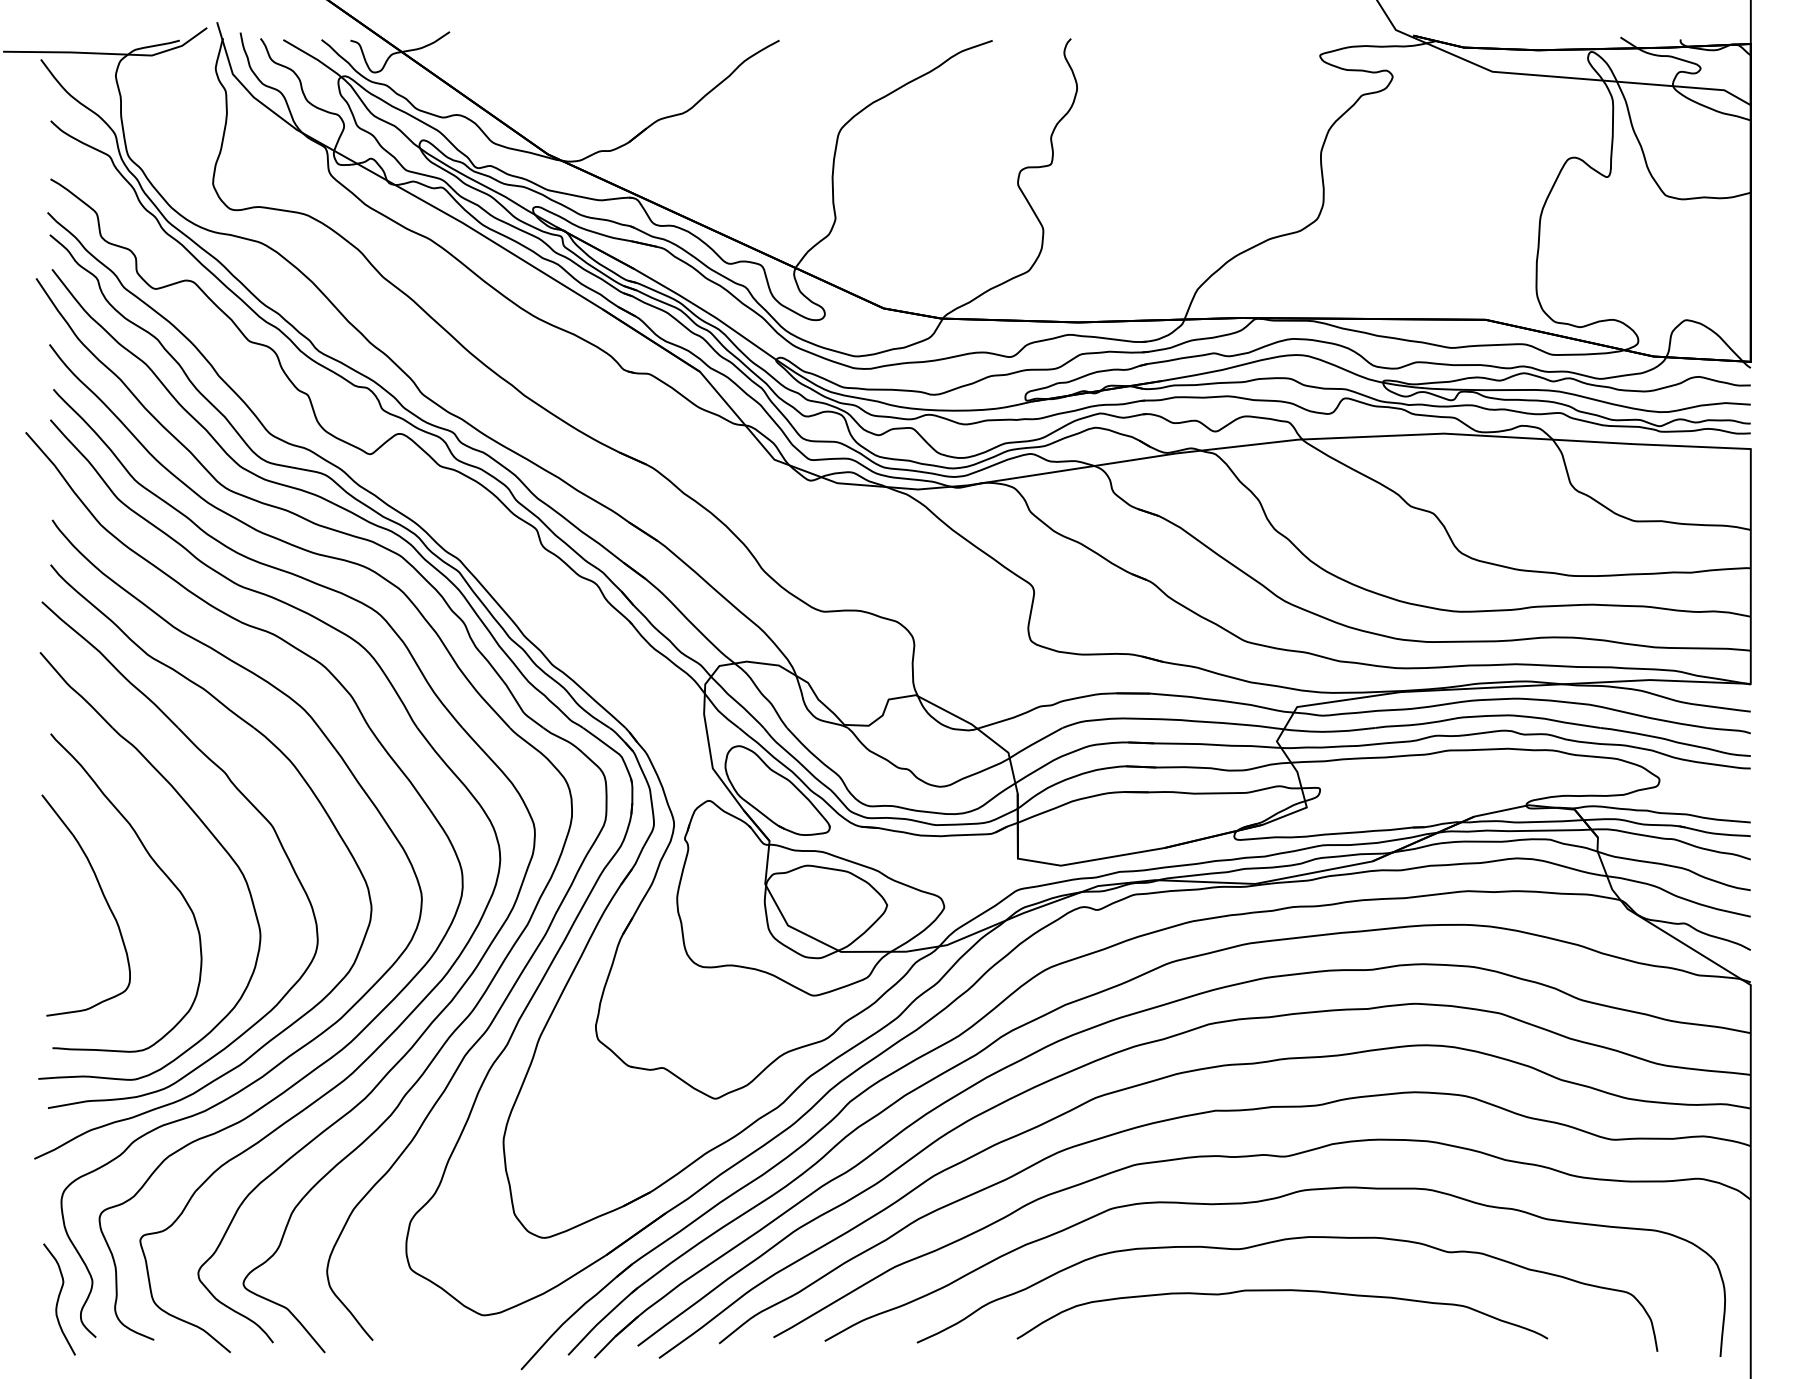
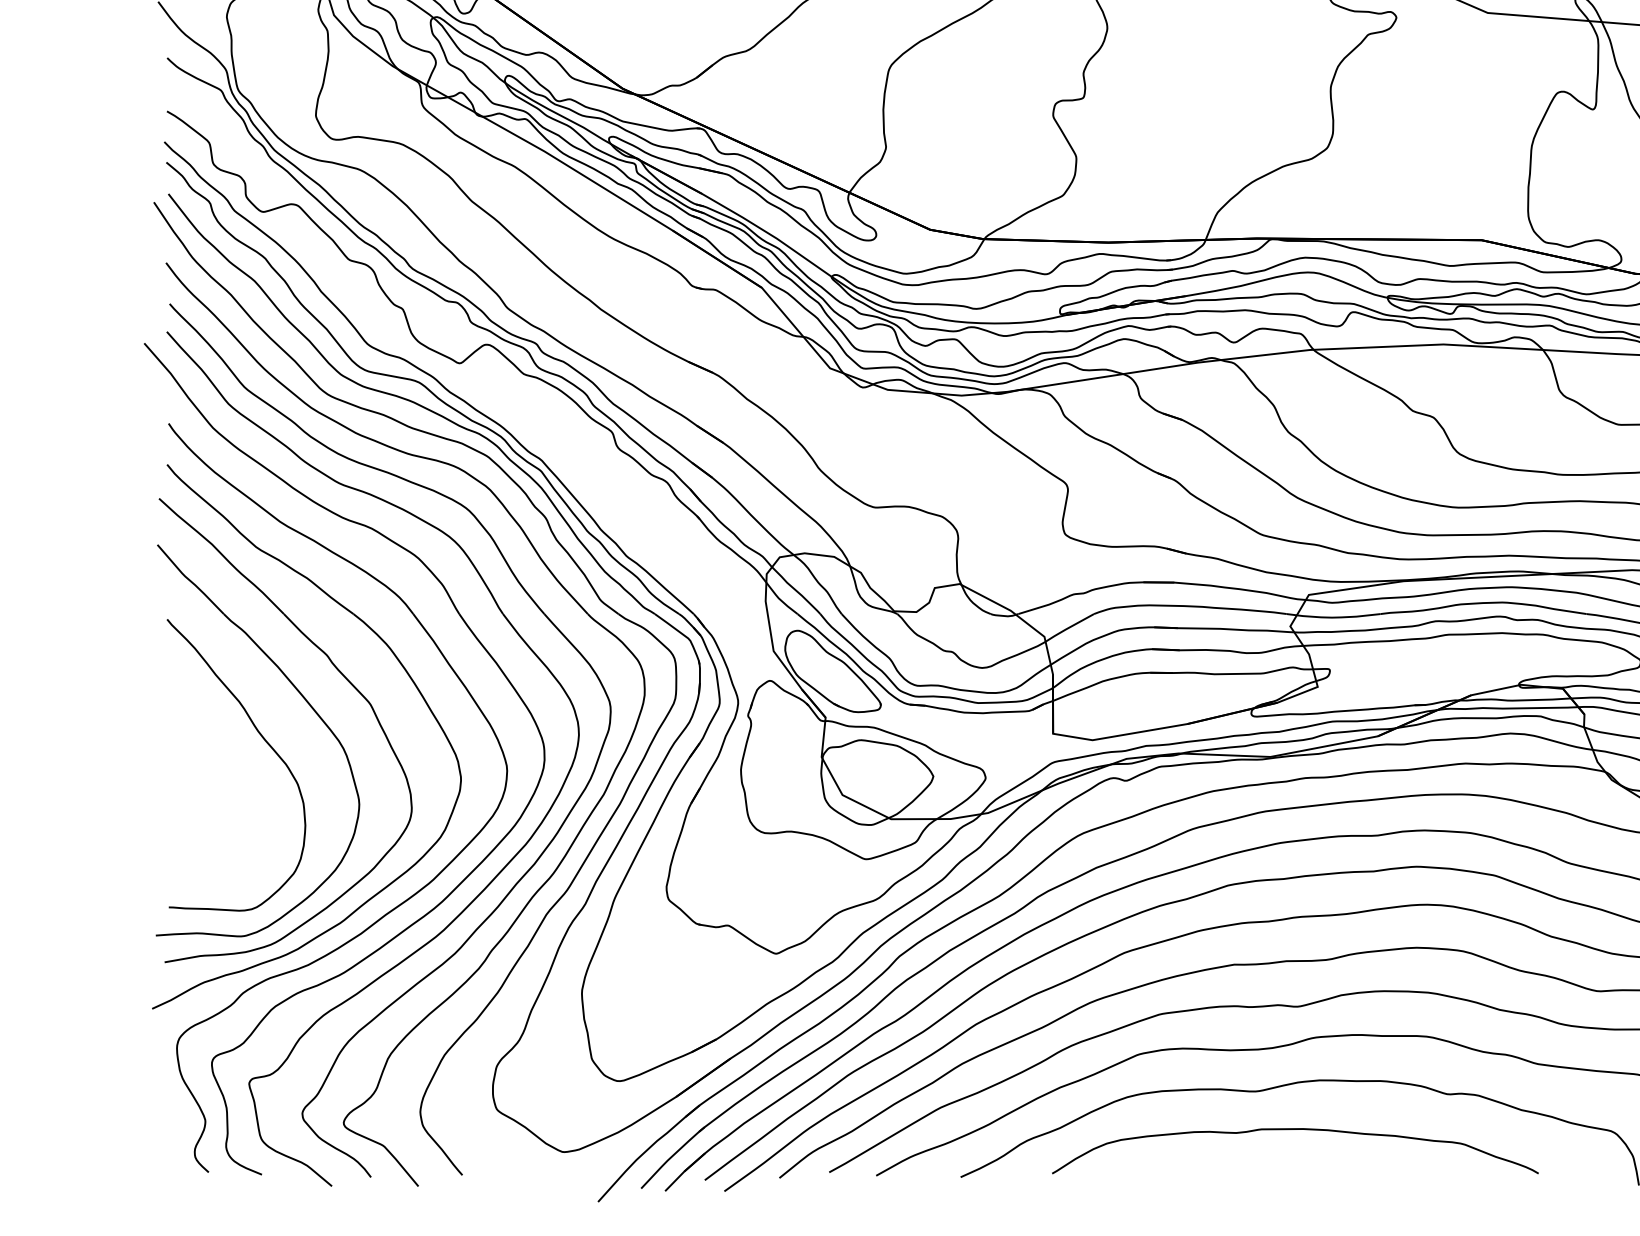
curve: (103, 897) -> (215, 769), removed
curve: (59, 1299) -> (175, 1137), removed

